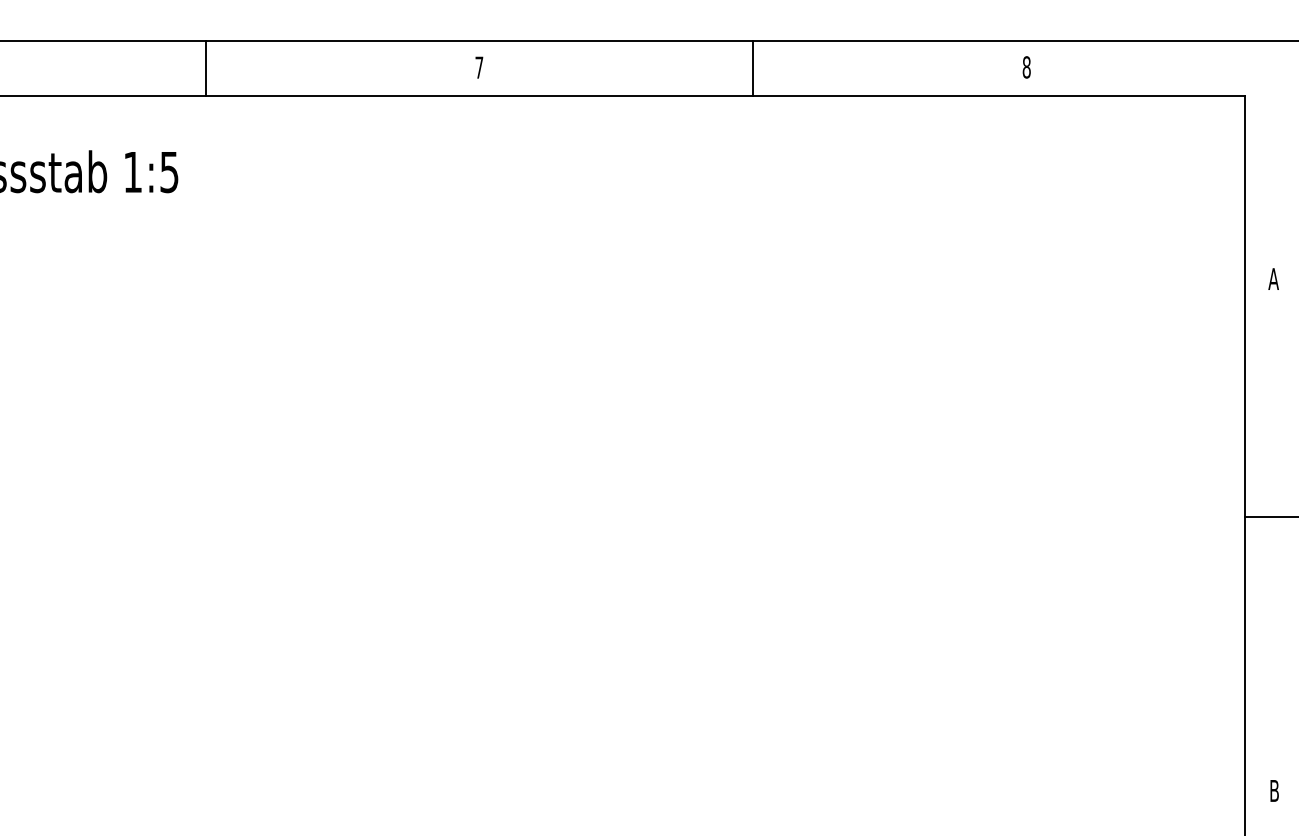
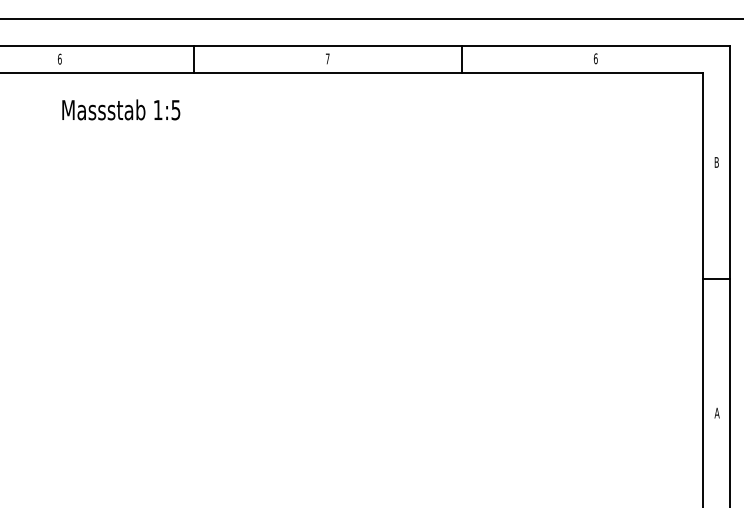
text: (1026, 66) -> (595, 58), 8 -> 6
text: (1273, 279) -> (716, 162), A -> B
text: (1273, 789) -> (716, 412), B -> A

